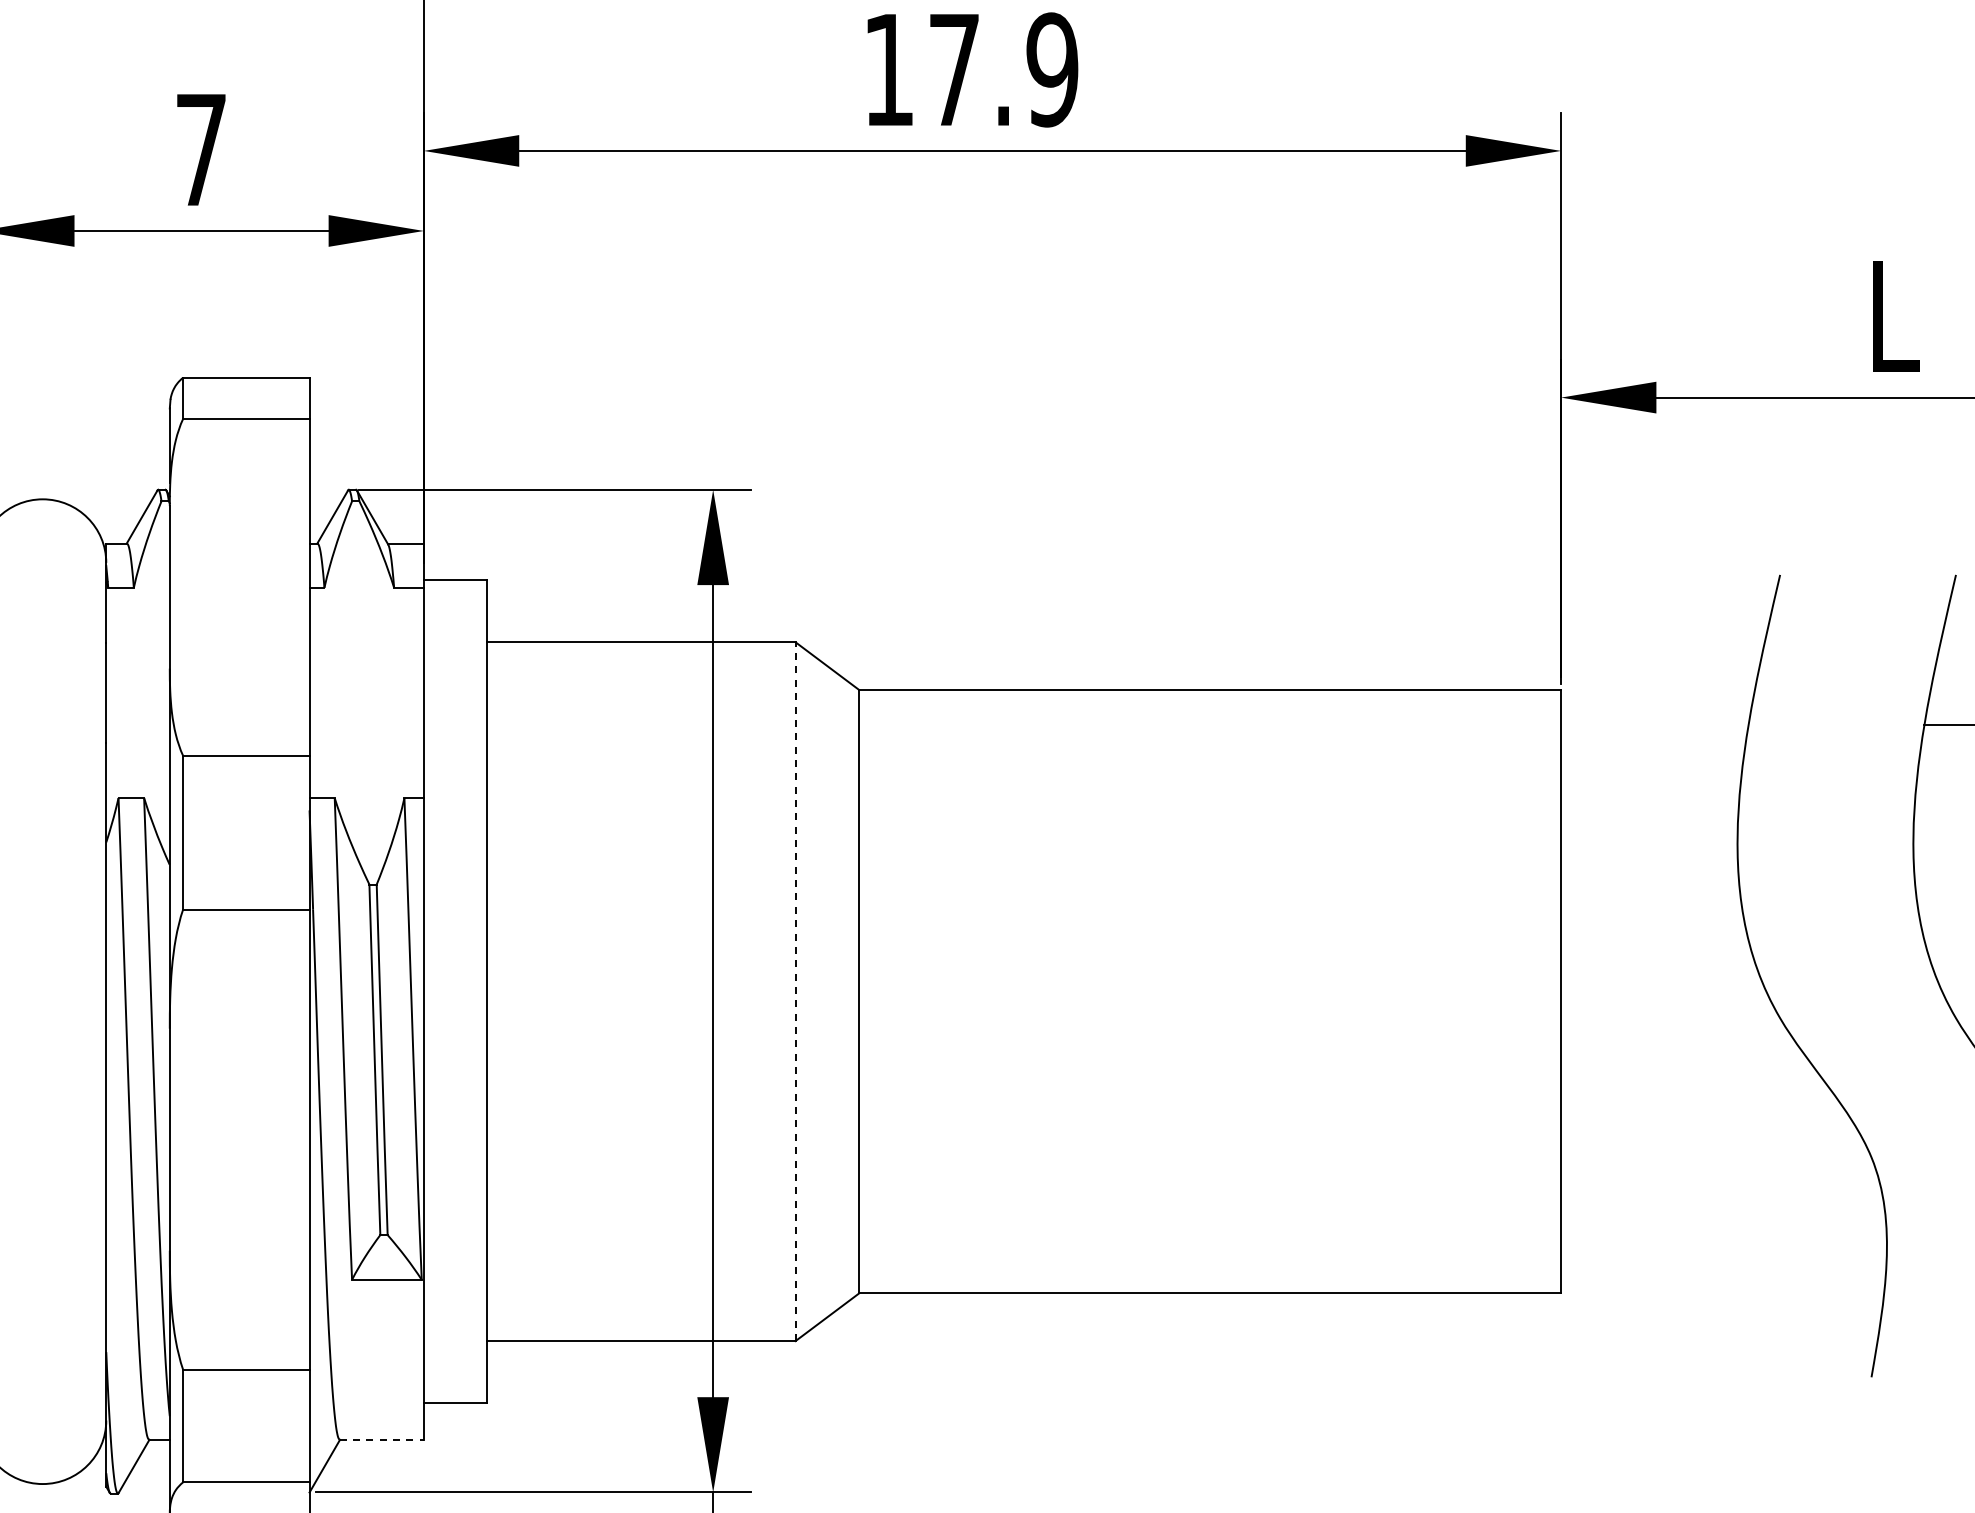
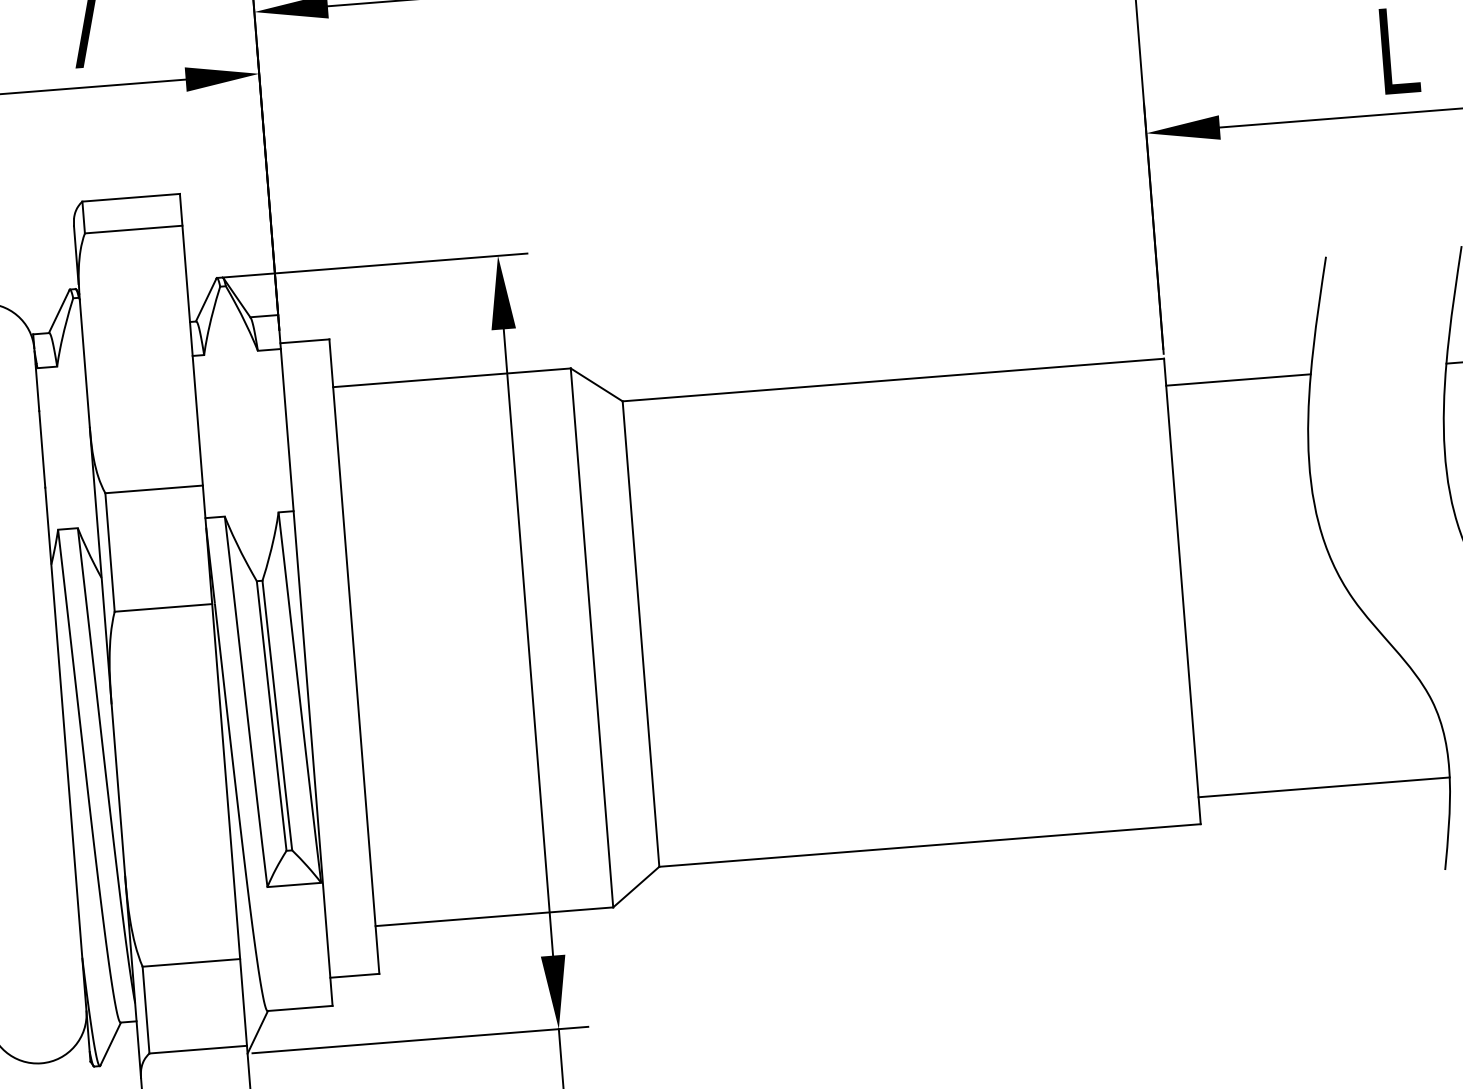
line: (1654, 724) -> (1238, 379), added
line: (795, 991) -> (591, 637), dashed -> solid
line: (1723, 1258) -> (1323, 787), added
line: (382, 1439) -> (300, 1008), dashed -> solid

